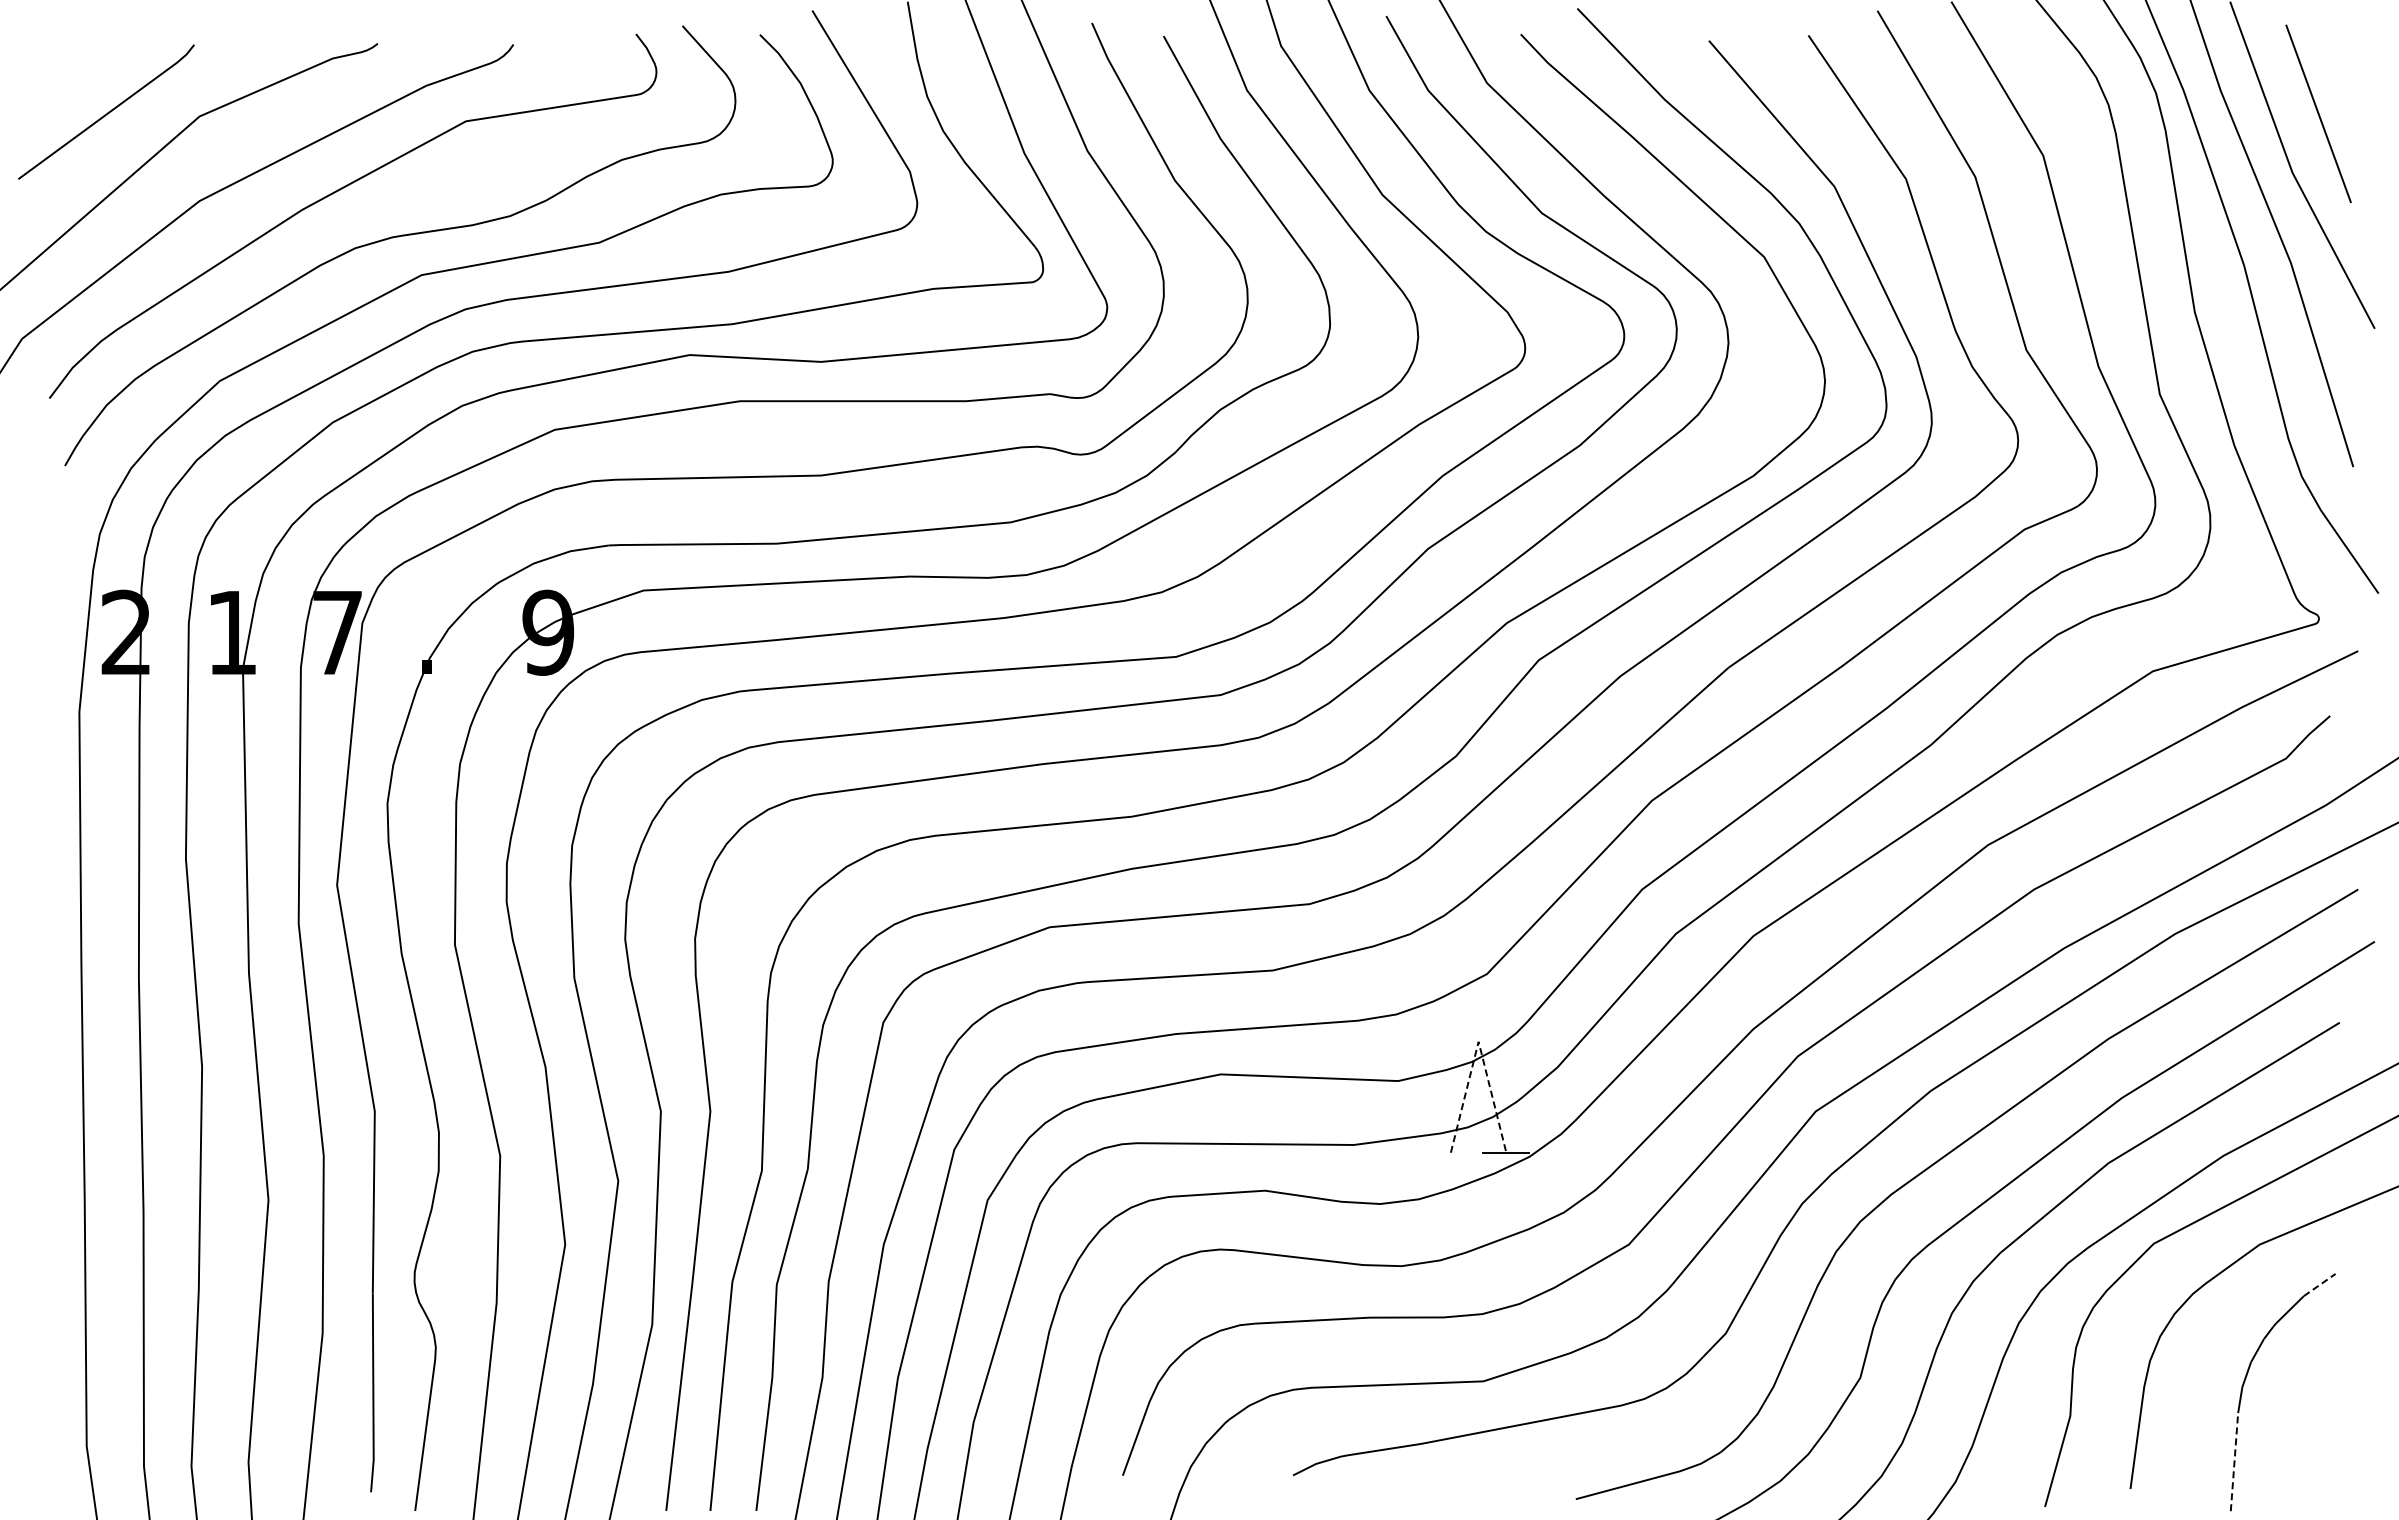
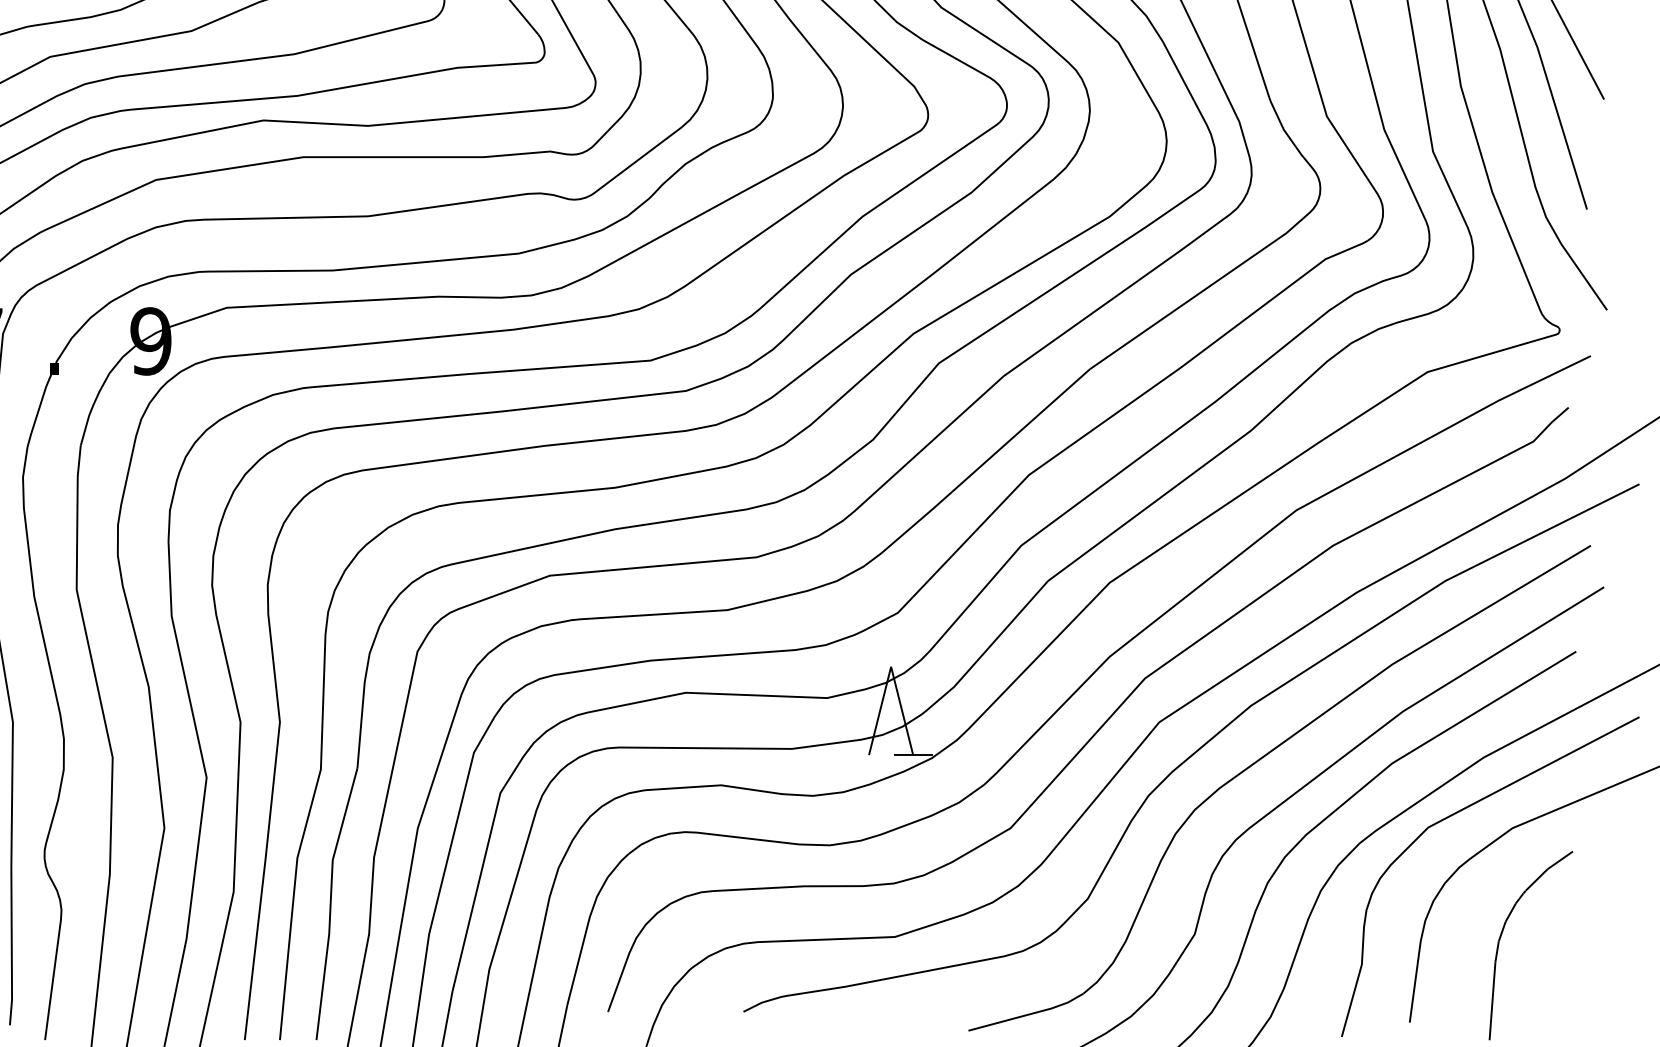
line: (1478, 1041) -> (891, 666), dashed -> solid
line: (2320, 1284) -> (1560, 859), dashed -> solid
line: (2234, 1461) -> (1492, 1000), dashed -> solid

